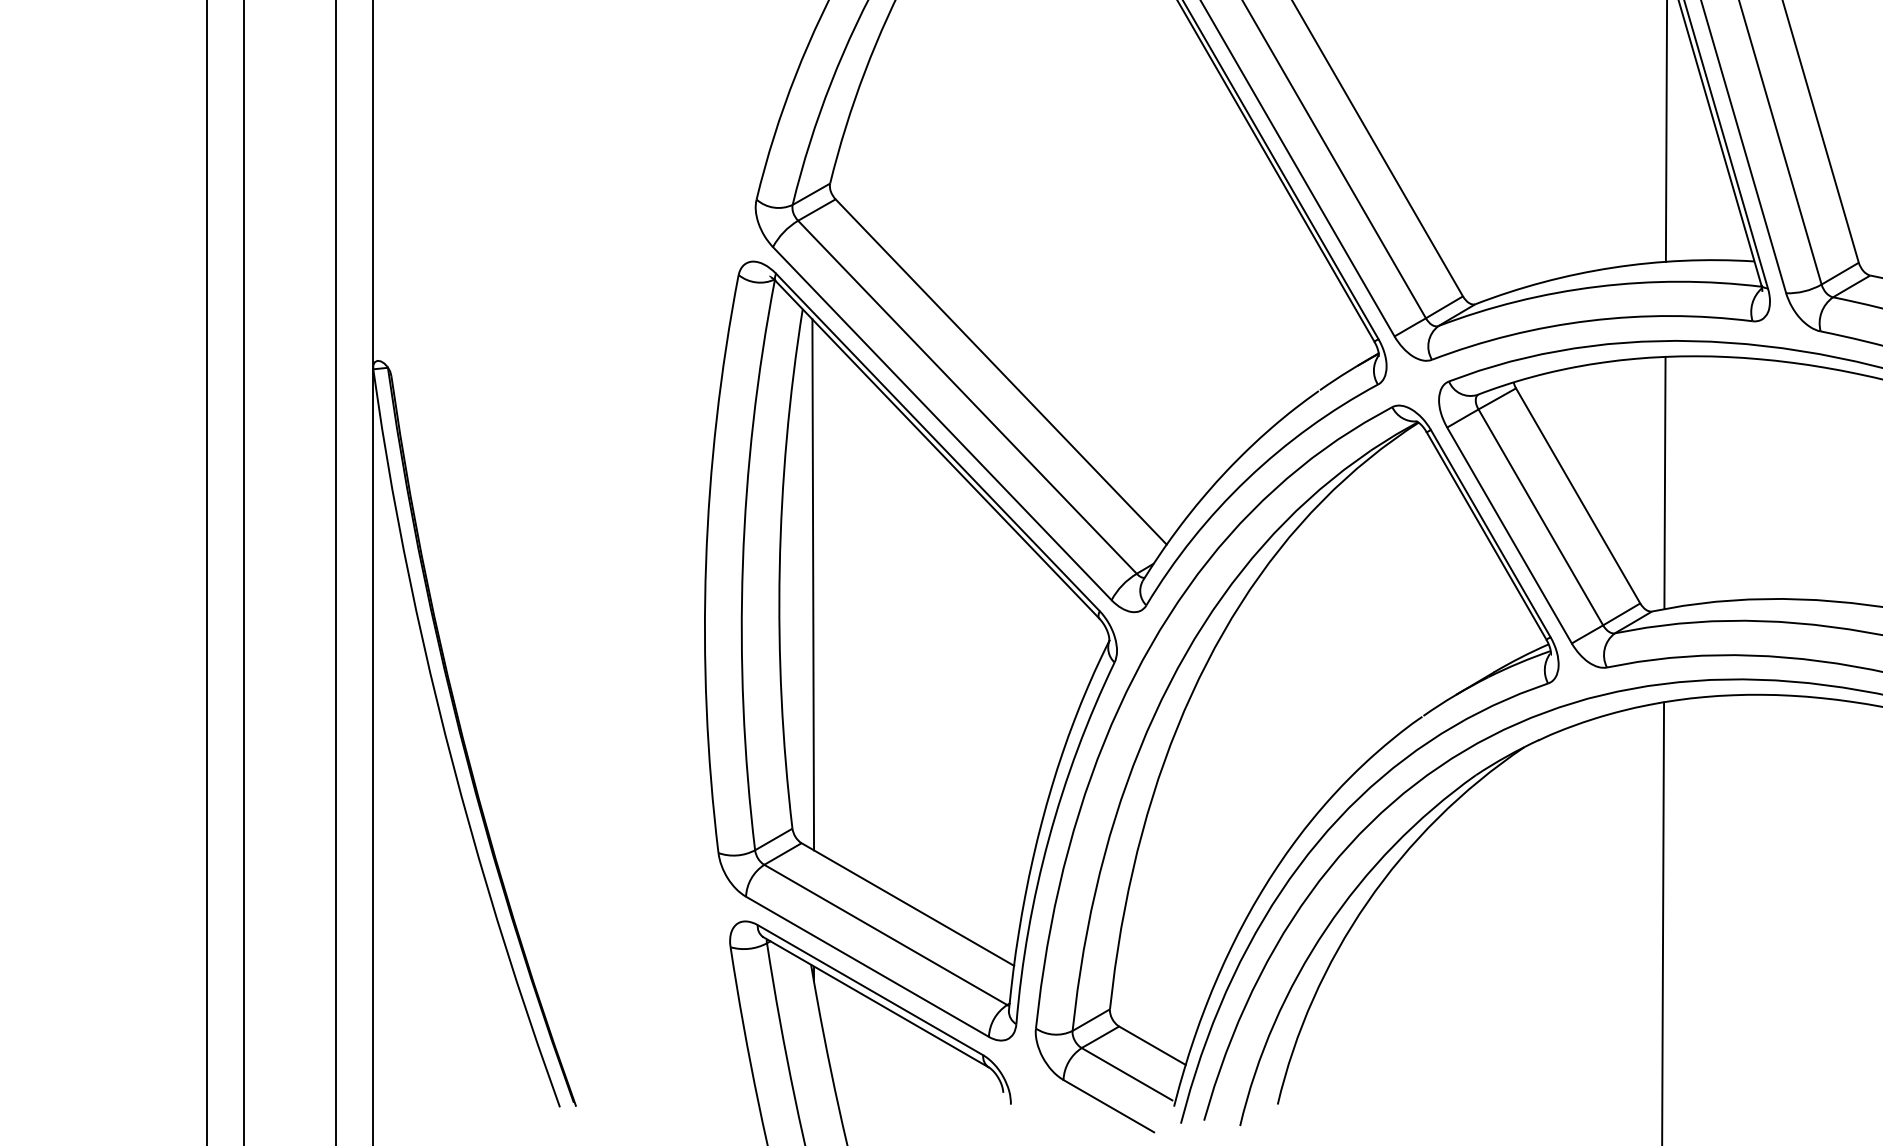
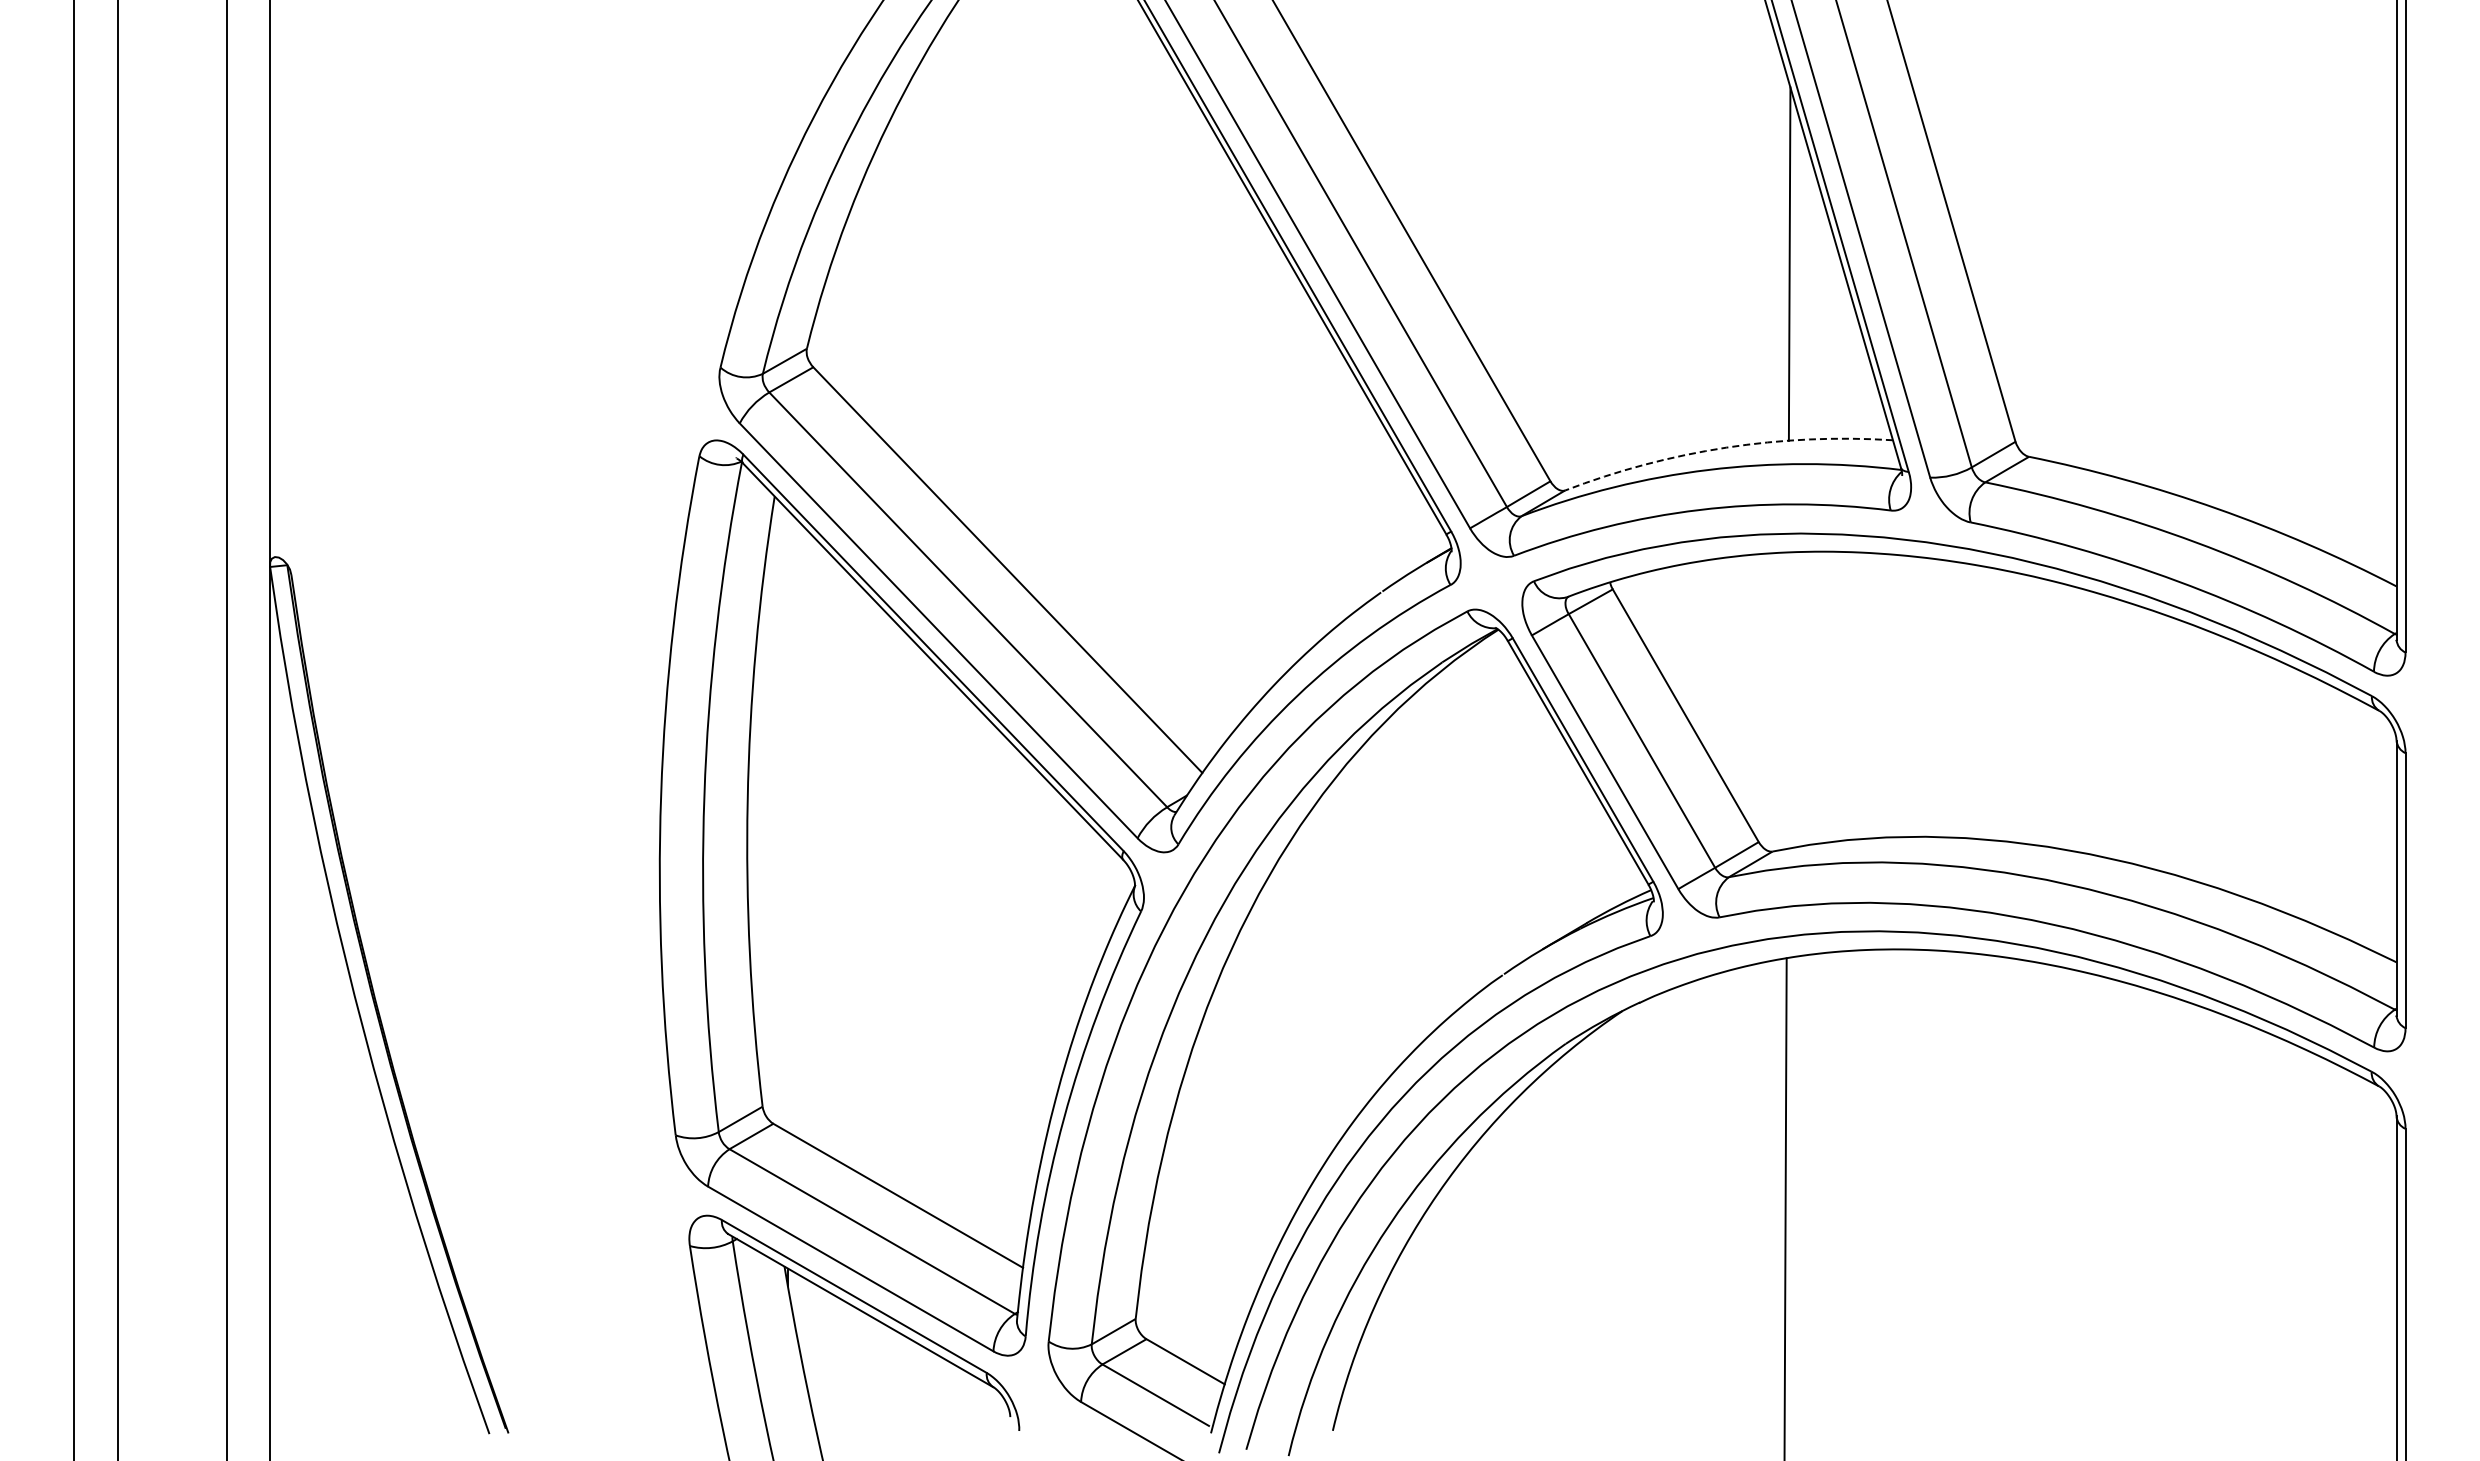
arc: (1612, 267) -> (1726, 447), solid -> dashed
line: (1664, 482) -> (1787, 700), removed
line: (812, 585) -> (786, 820), removed

